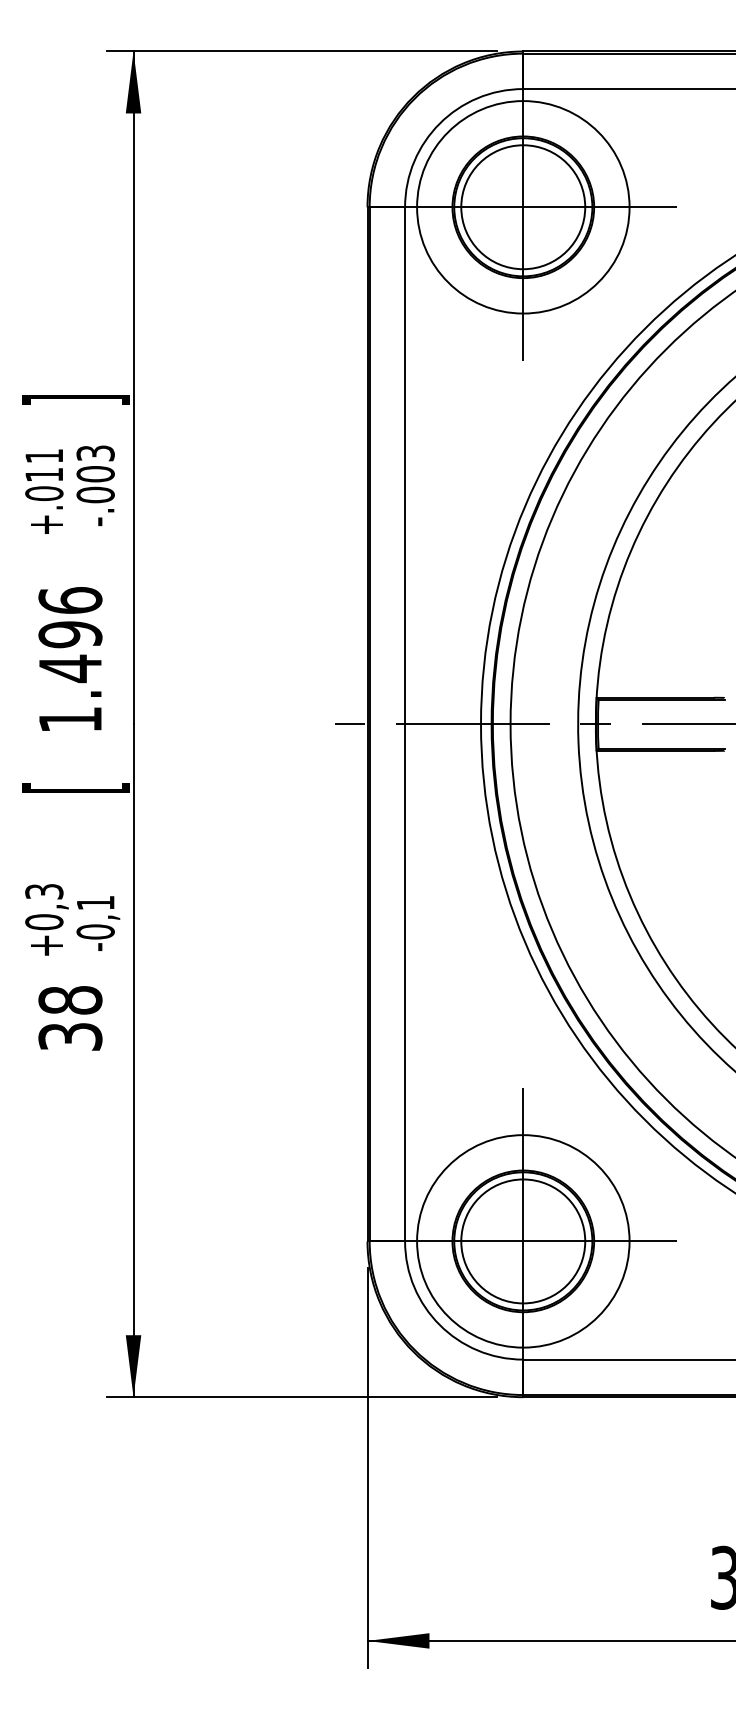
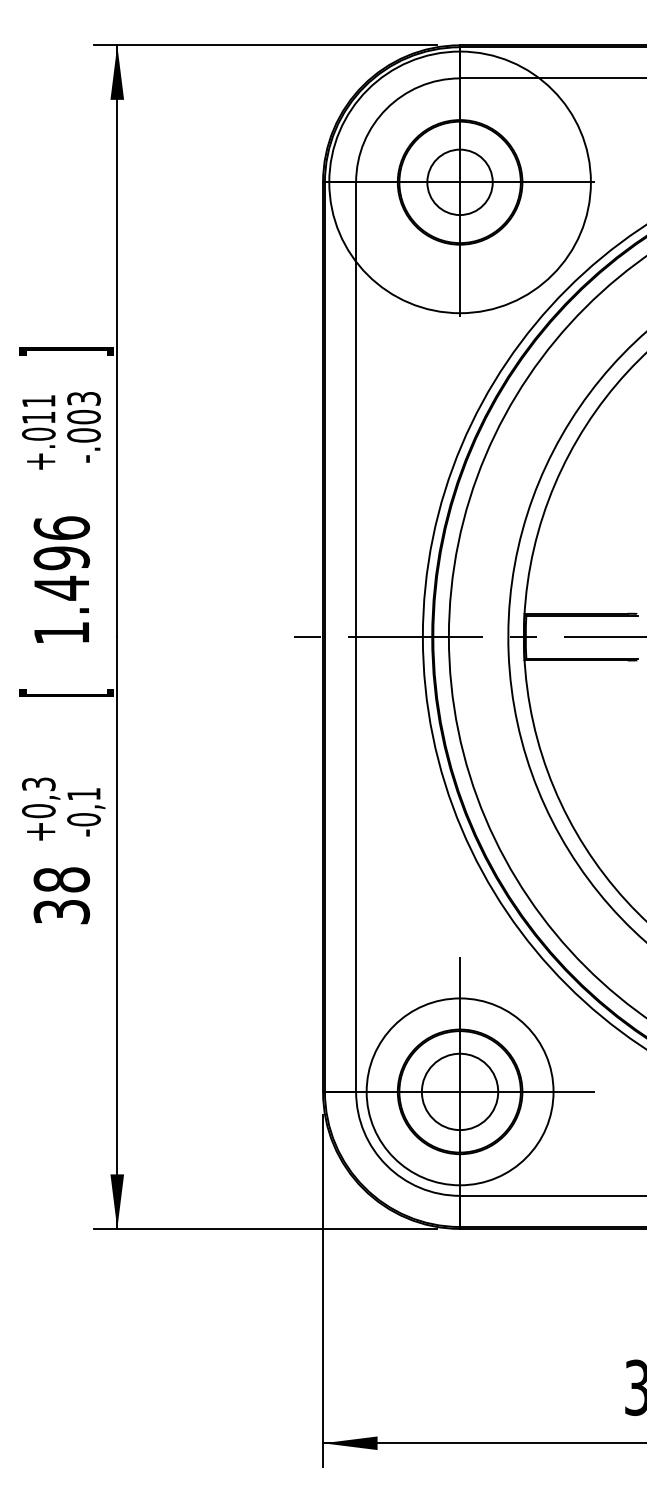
circle: (522, 206) -> (459, 181), size x0.6
circle: (522, 206) -> (459, 181), size x1.4
circle: (522, 1240) -> (459, 1091), size x0.7

